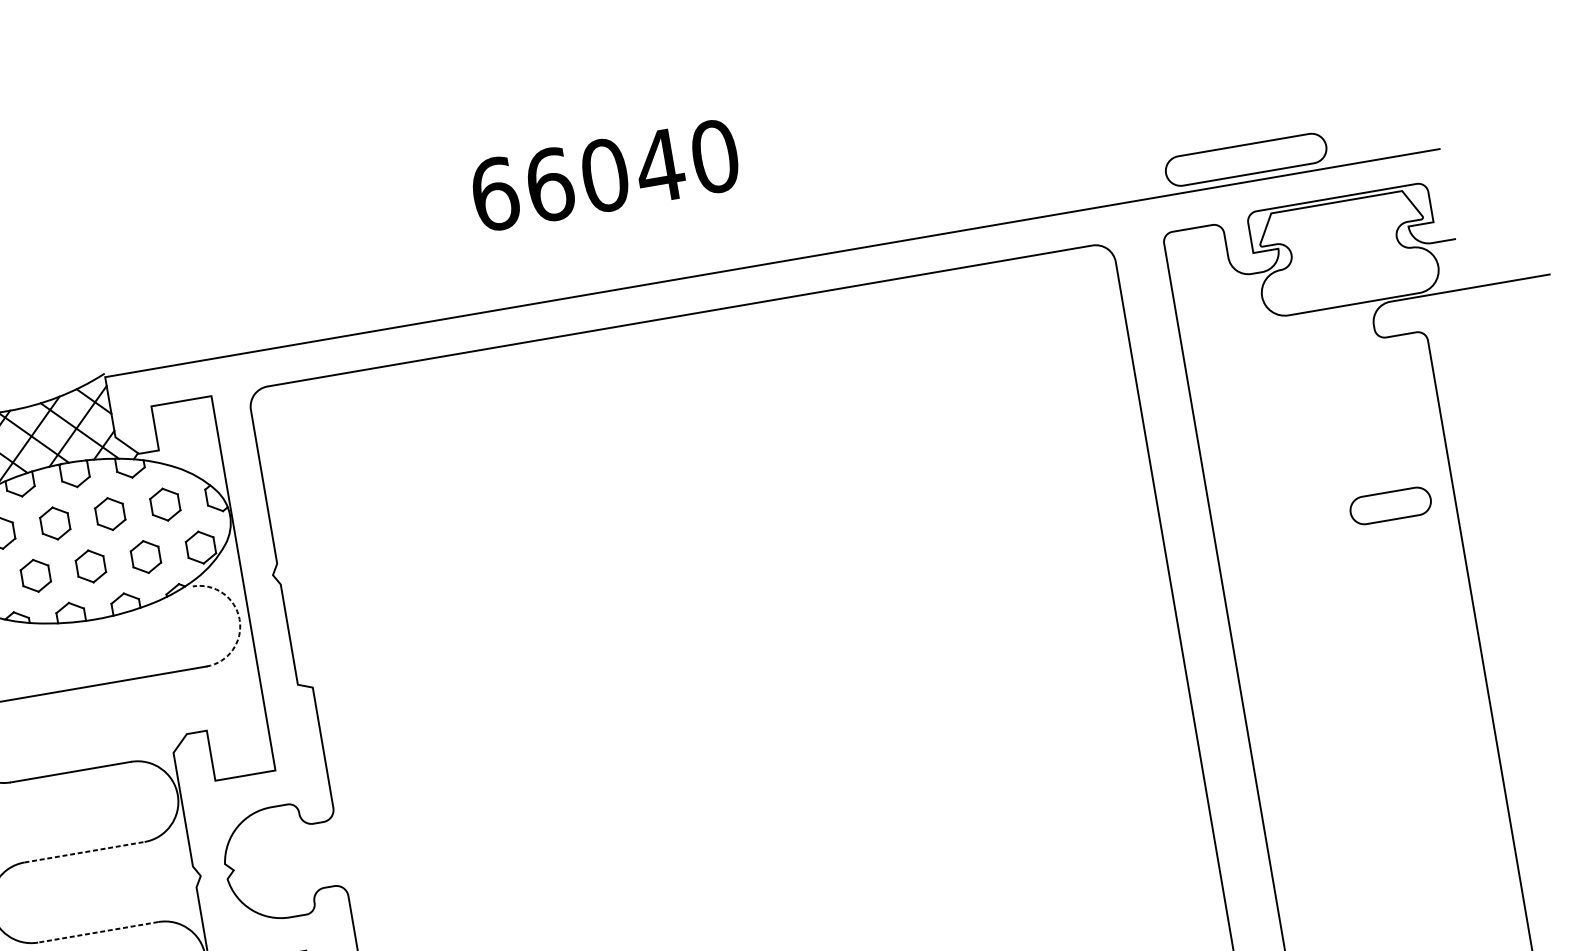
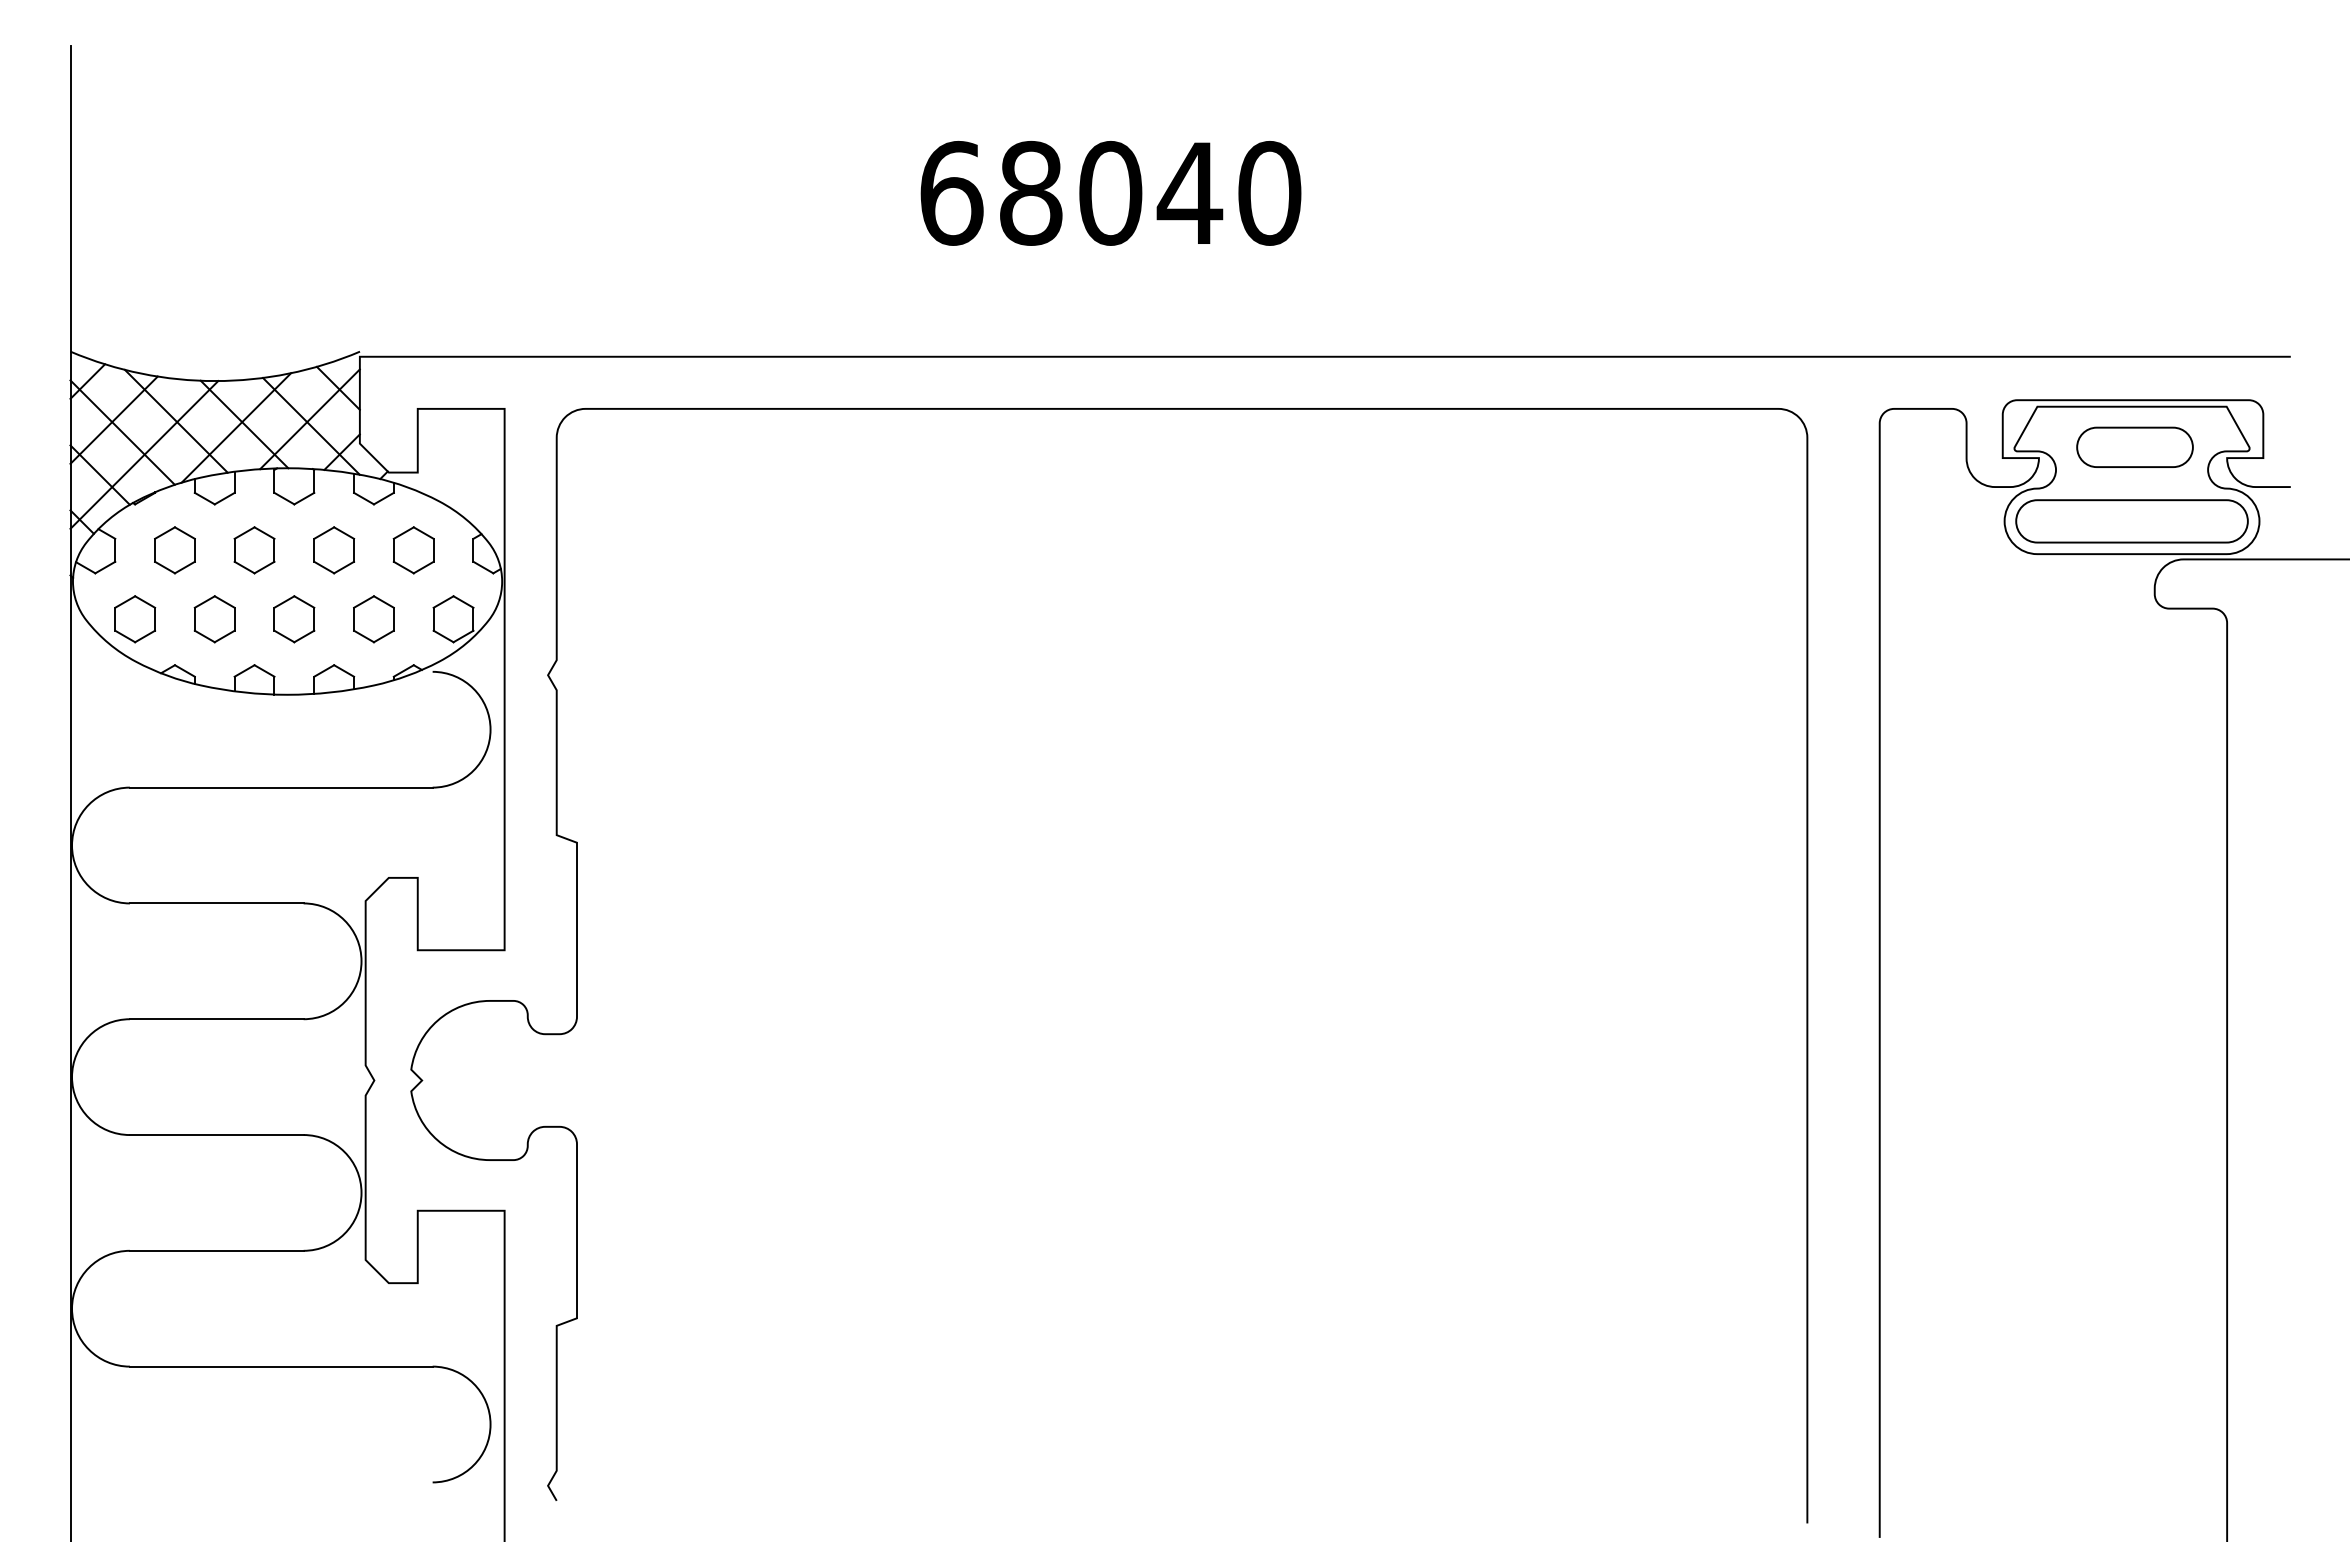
part: (1245, 159) -> (2131, 521), moved
text: (550, 184) -> (1031, 192), 66040 -> 68040
part: (1390, 505) -> (2134, 446), moved
arc: (239, 619) -> (490, 729), dashed -> solid
line: (84, 852) -> (216, 1019), dashed -> solid
line: (98, 932) -> (216, 1135), dashed -> solid

